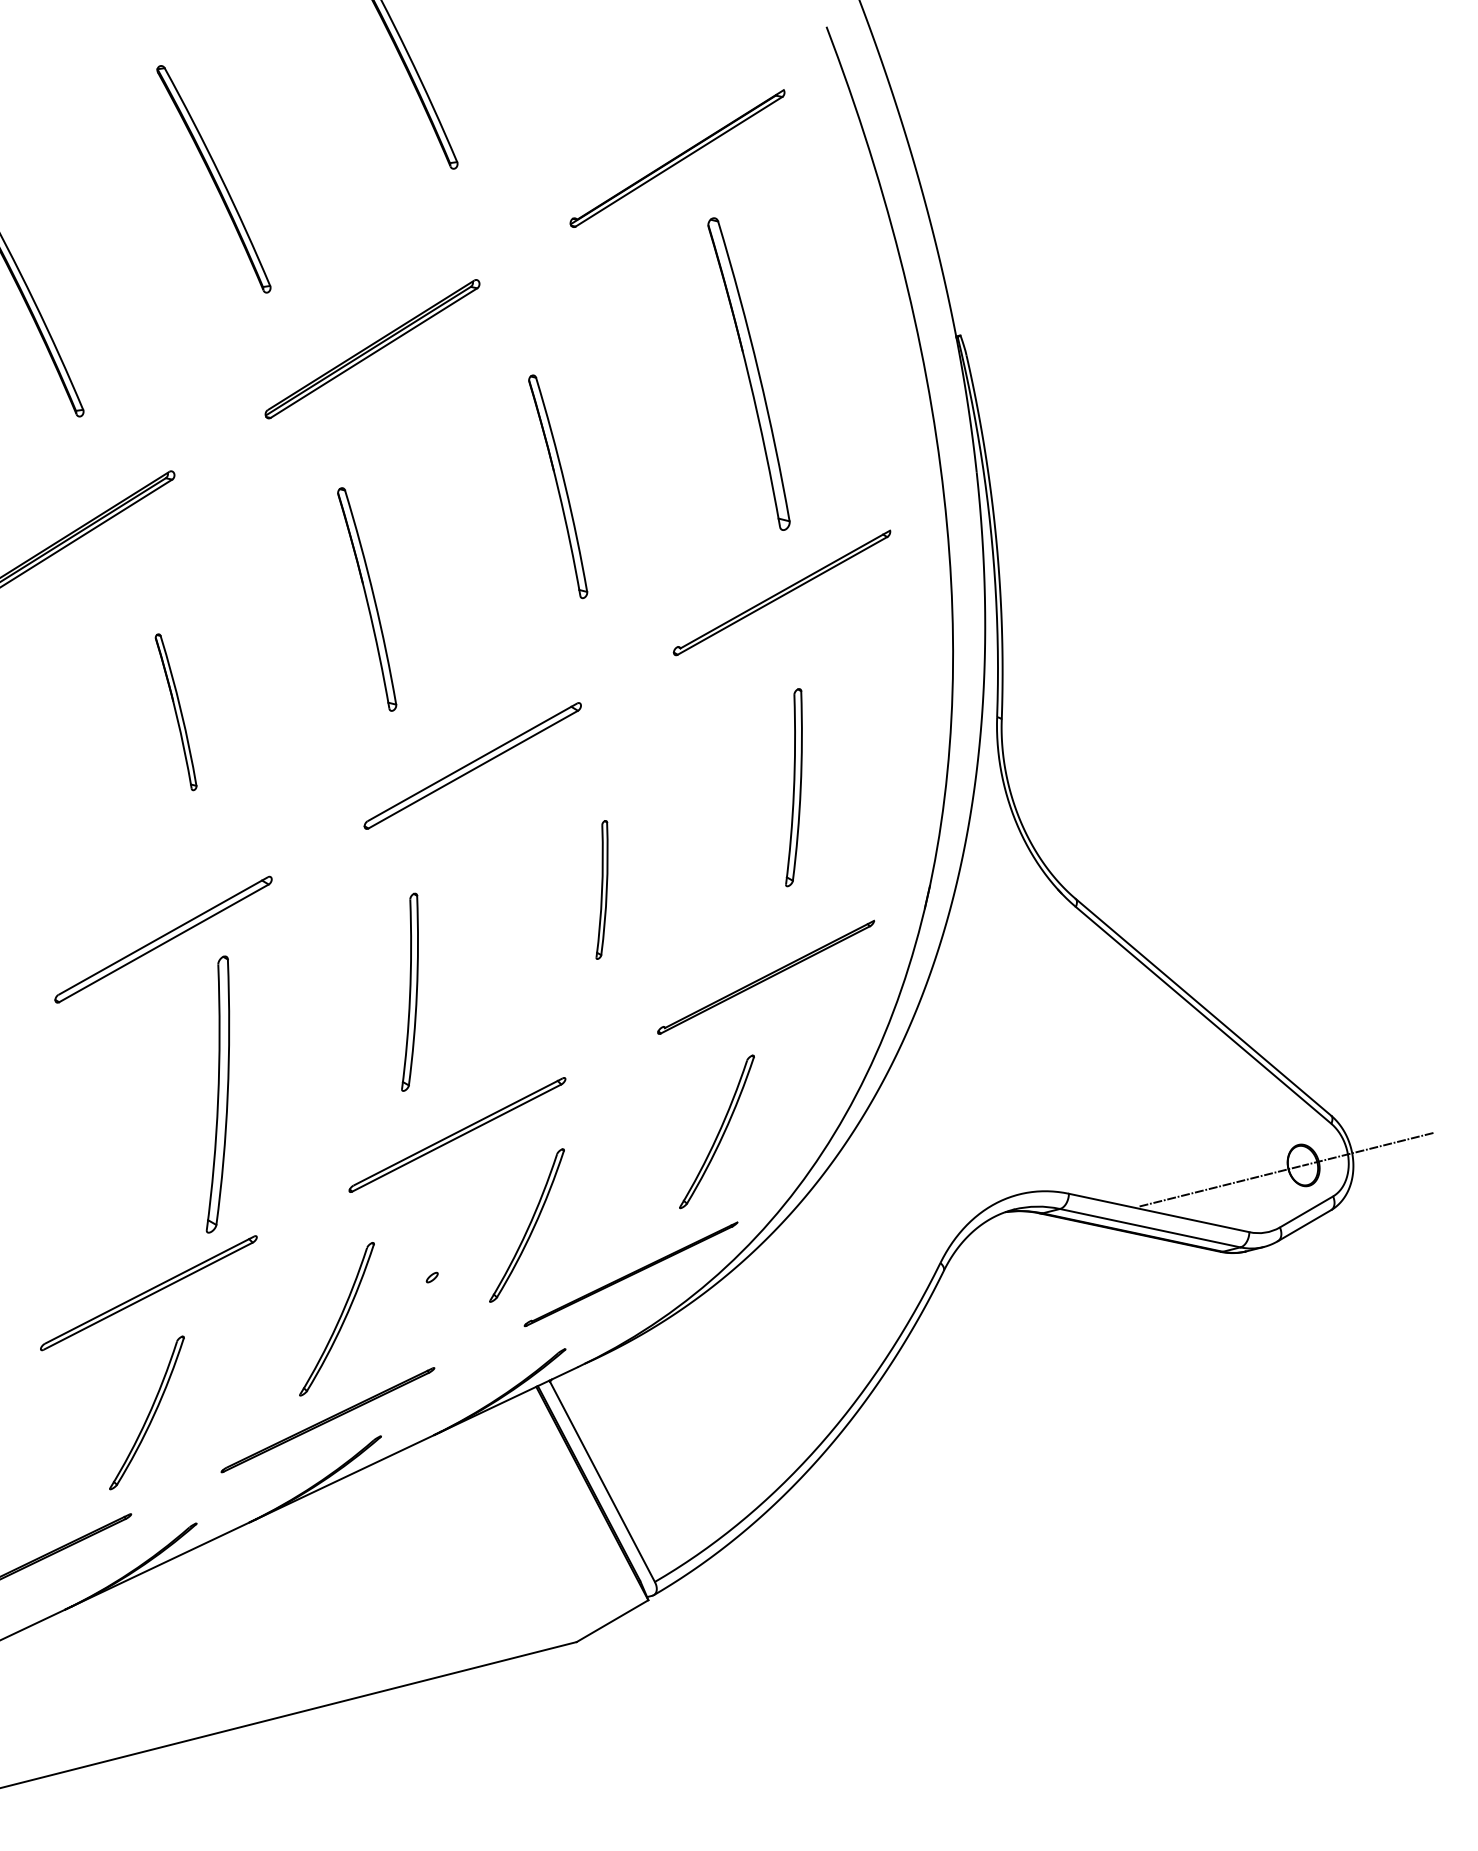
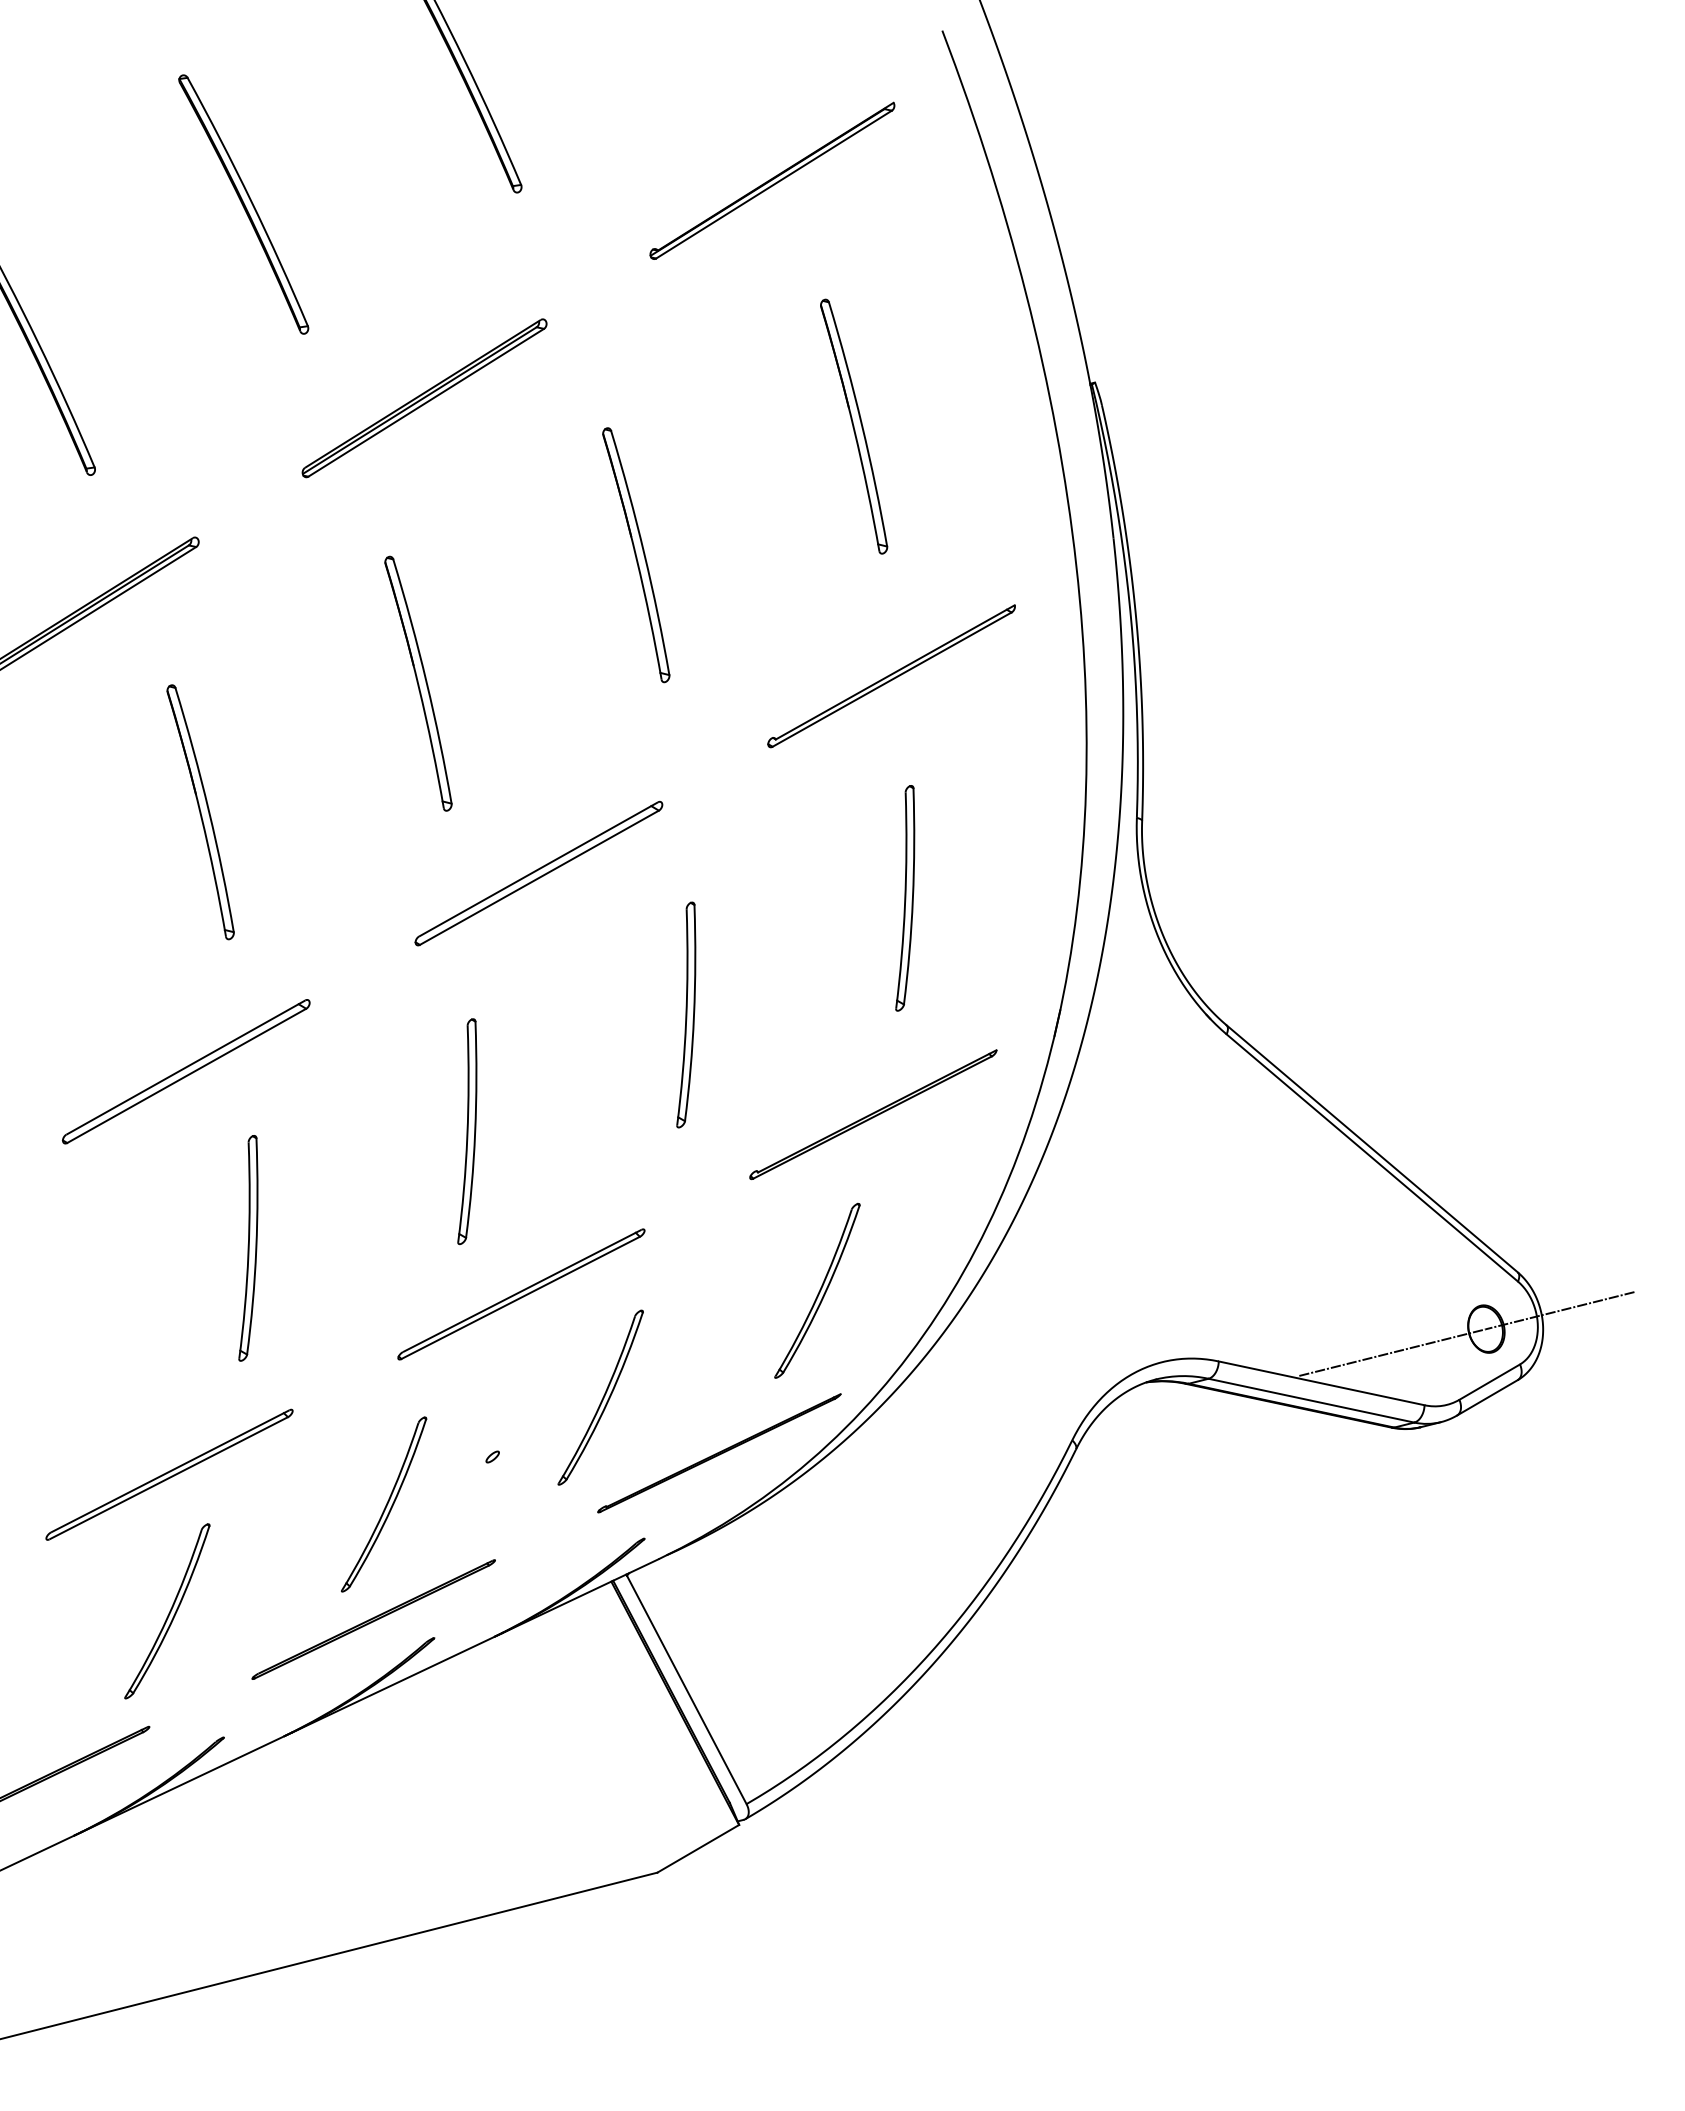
part: (749, 373) -> (854, 426), size x0.71
part: (176, 712) -> (200, 812), size x1.43
part: (602, 889) -> (686, 1014), size x1.43
part: (218, 1094) -> (248, 1248), size x0.71

